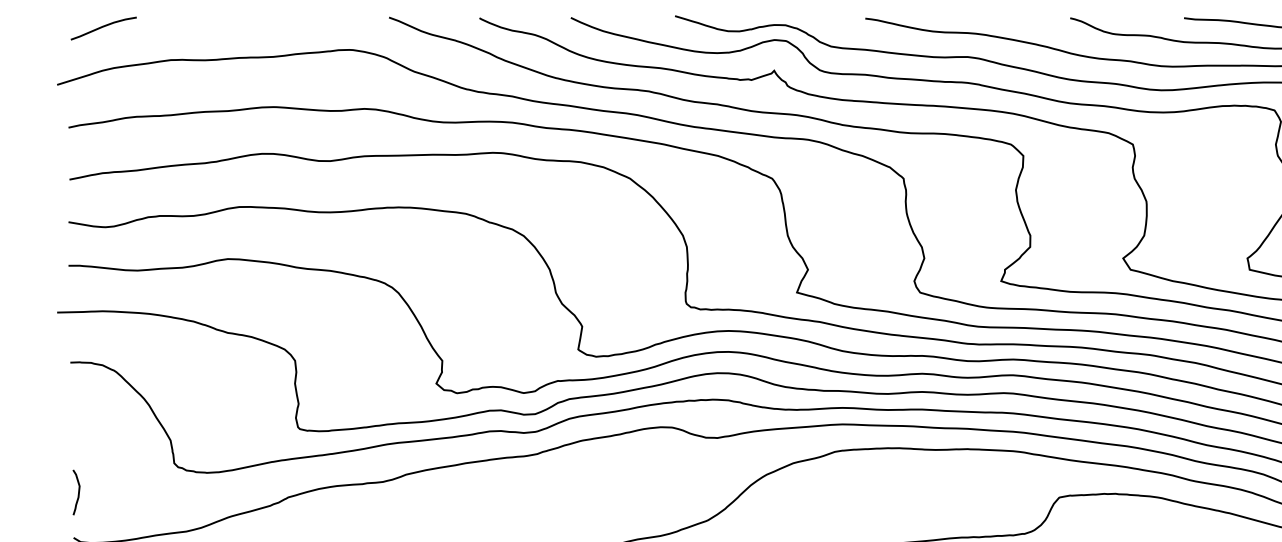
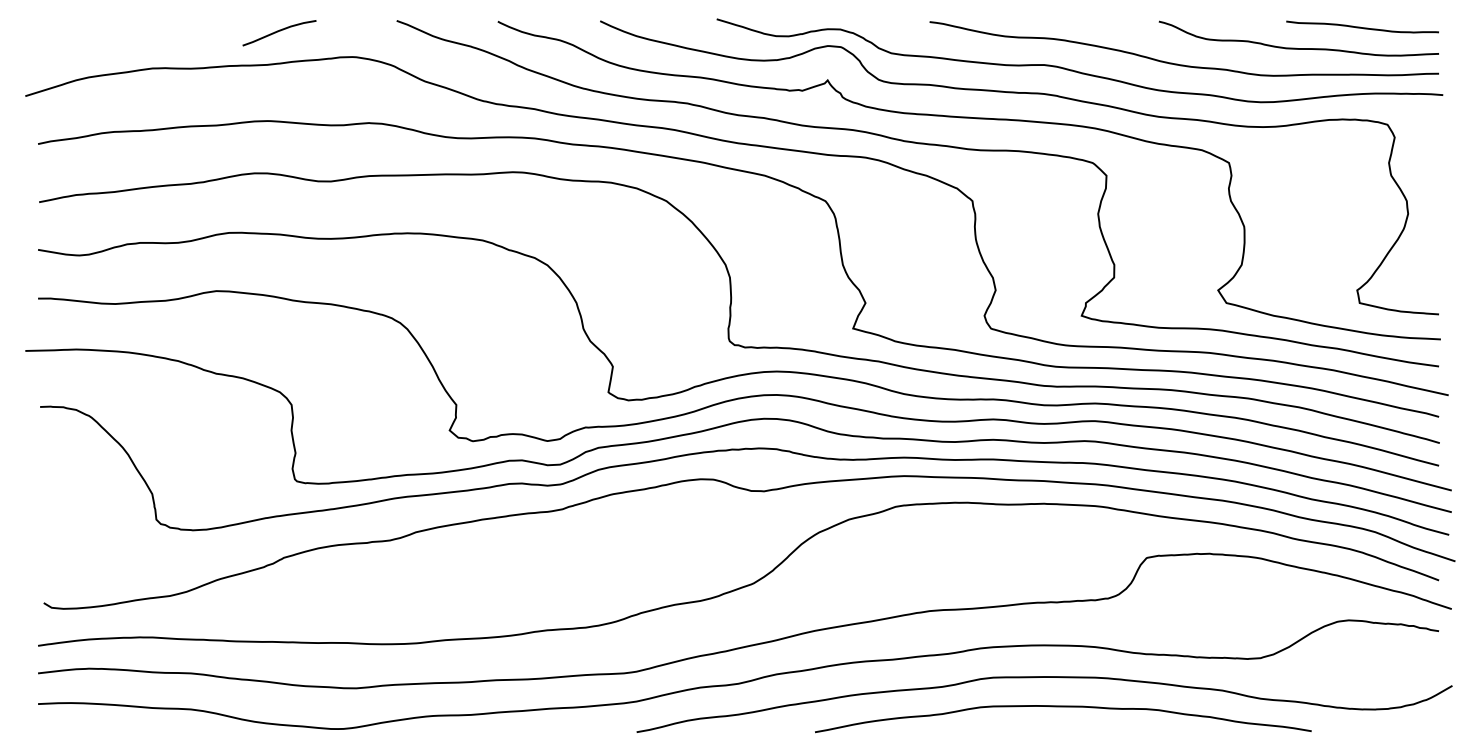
curve: (102, 27) -> (278, 32), moved
curve: (77, 492) -> (48, 552), removed

